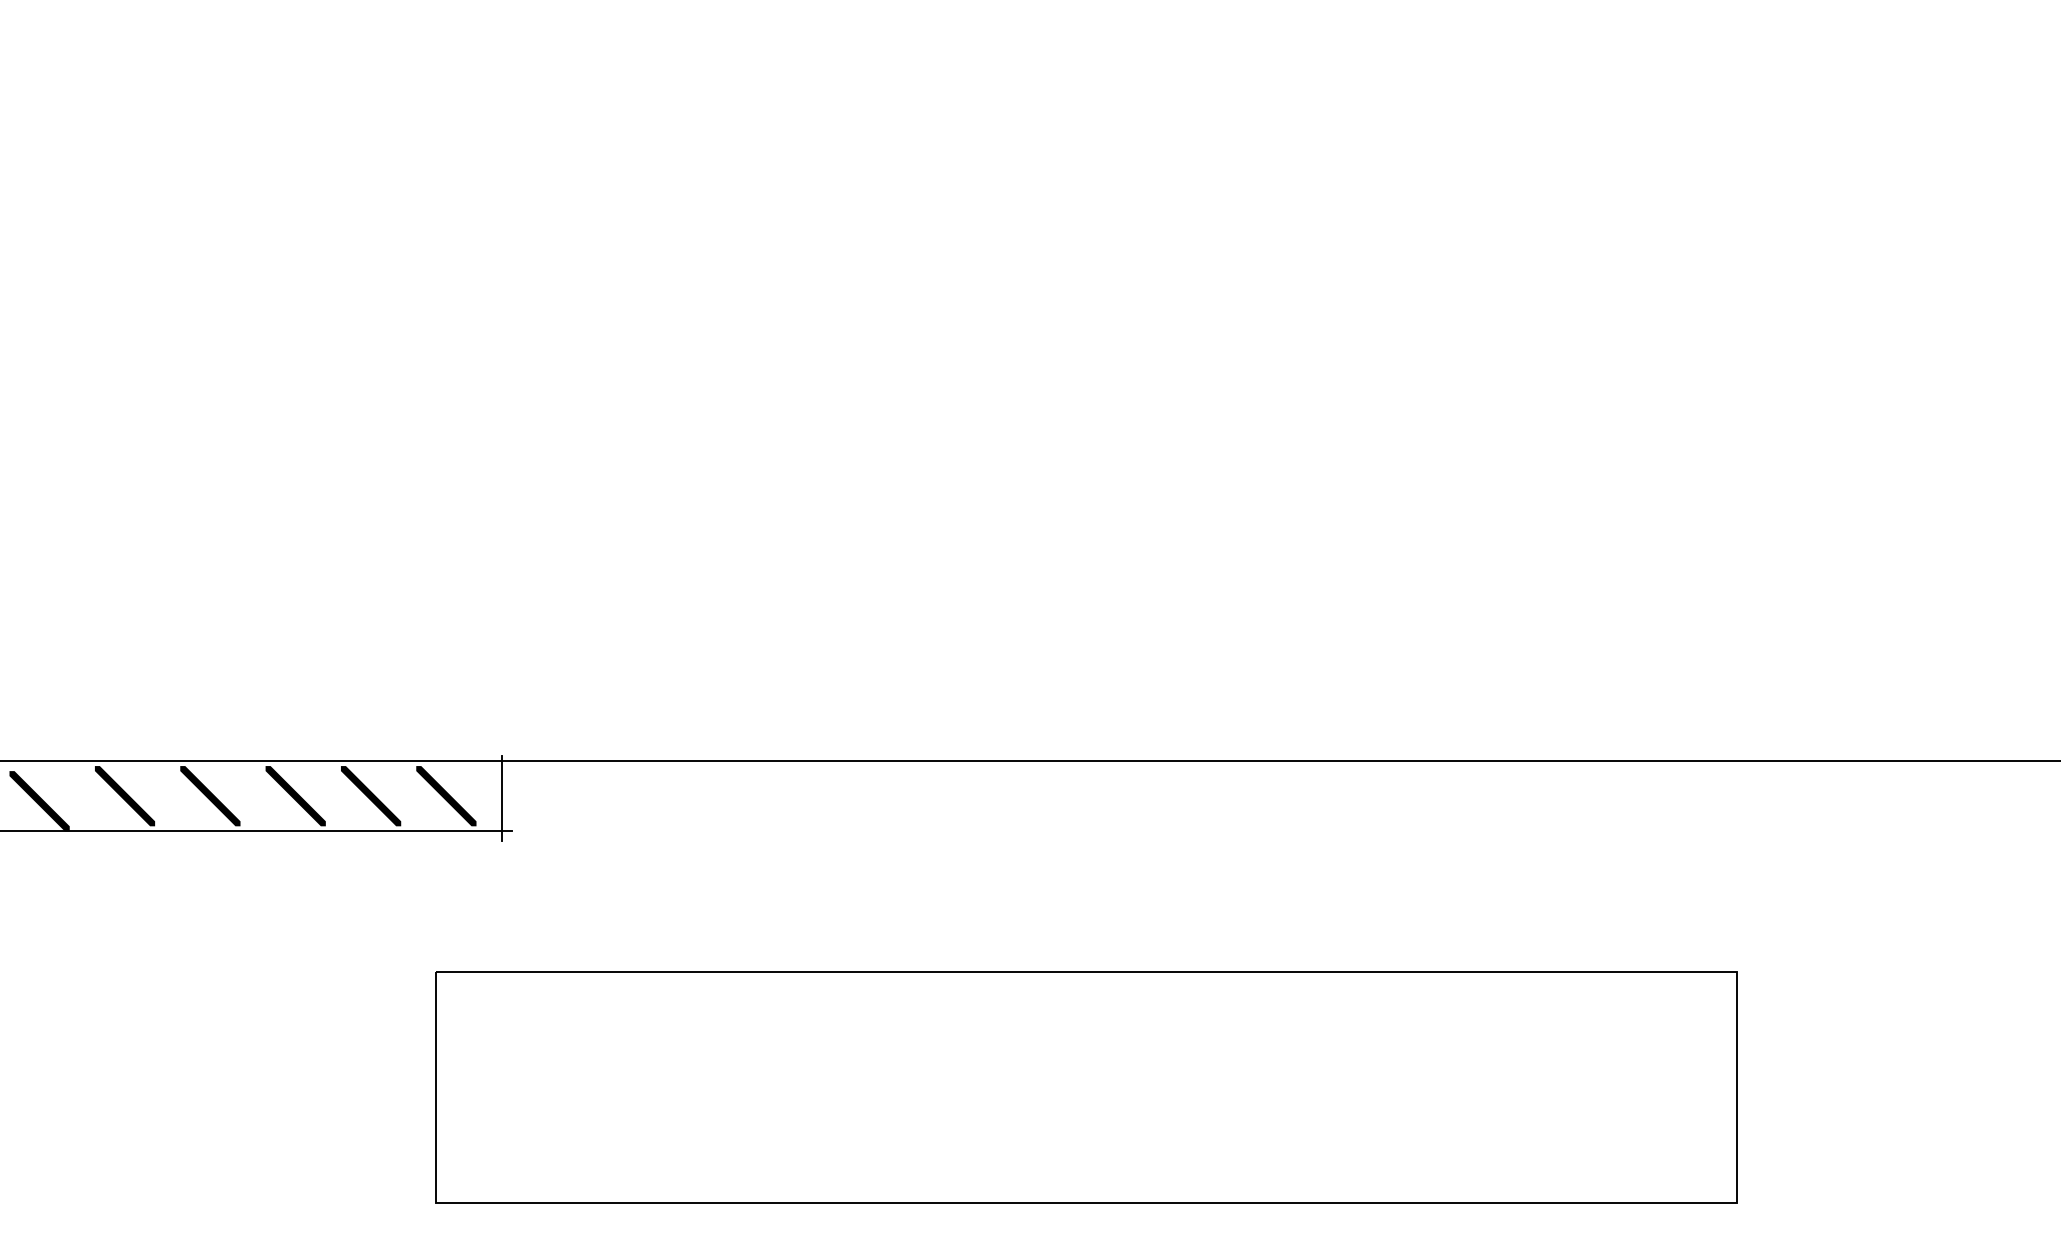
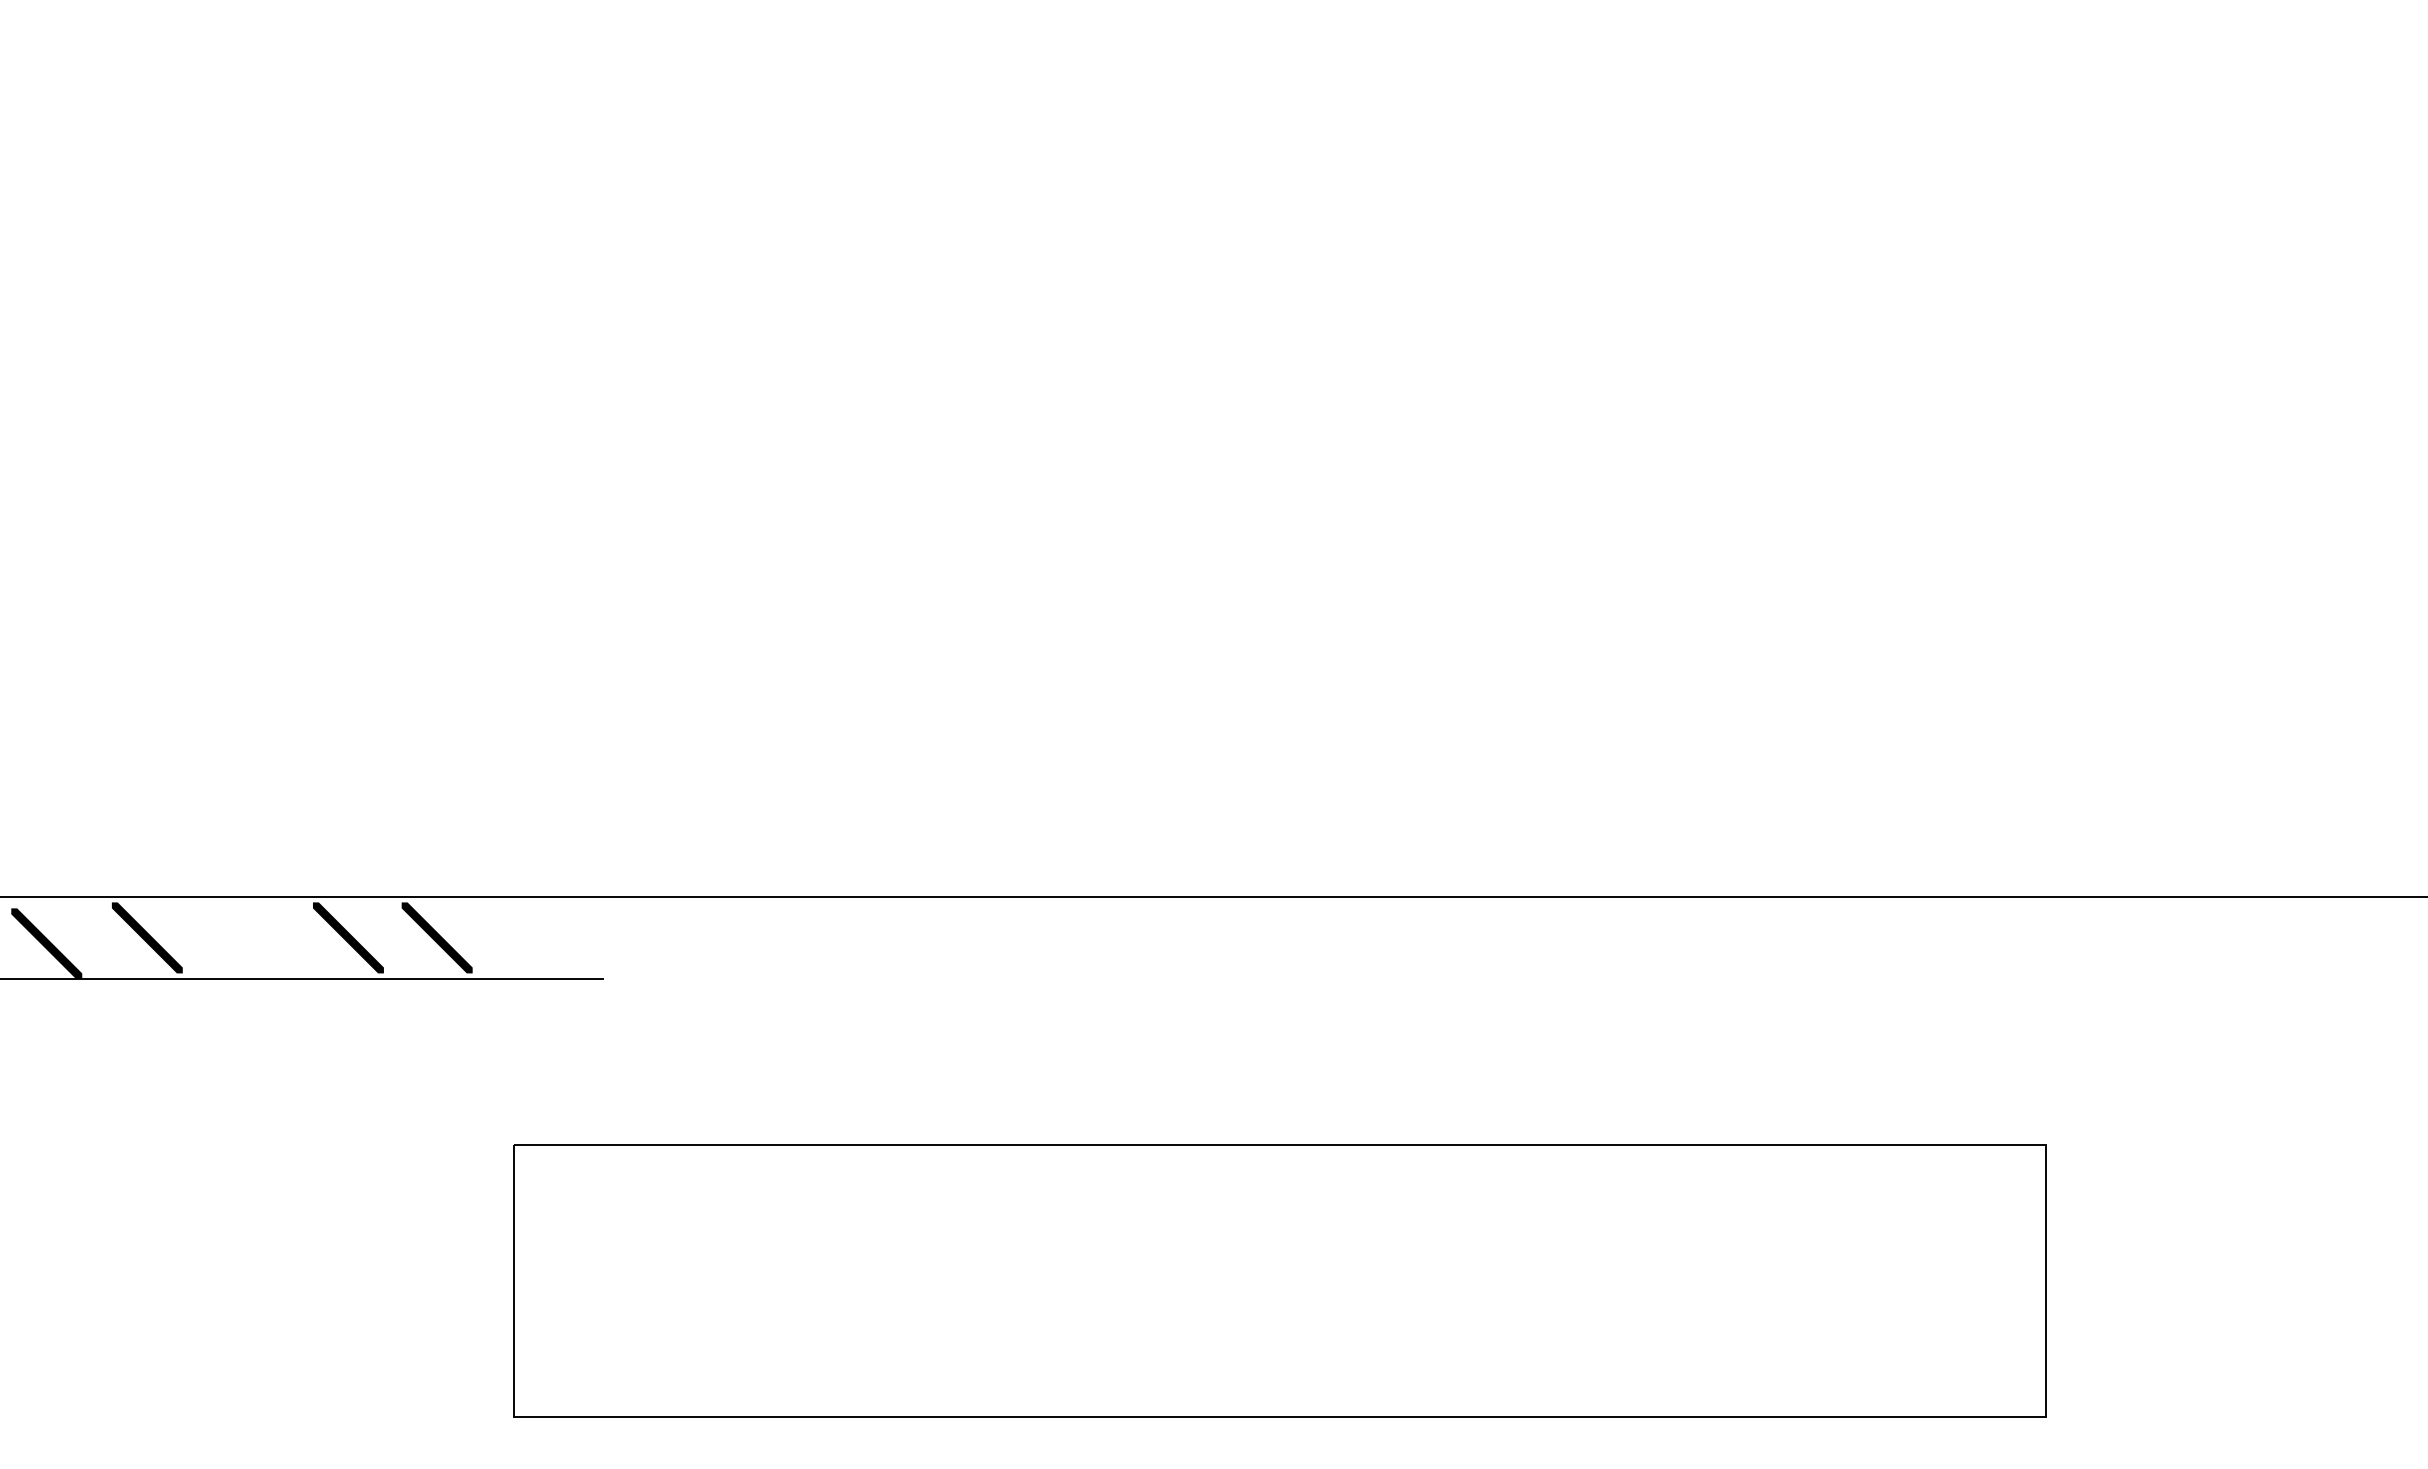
fill: (210, 795) -> (247, 937), removed
fill: (446, 795) -> (525, 937), removed
line: (501, 798) -> (590, 940), removed

